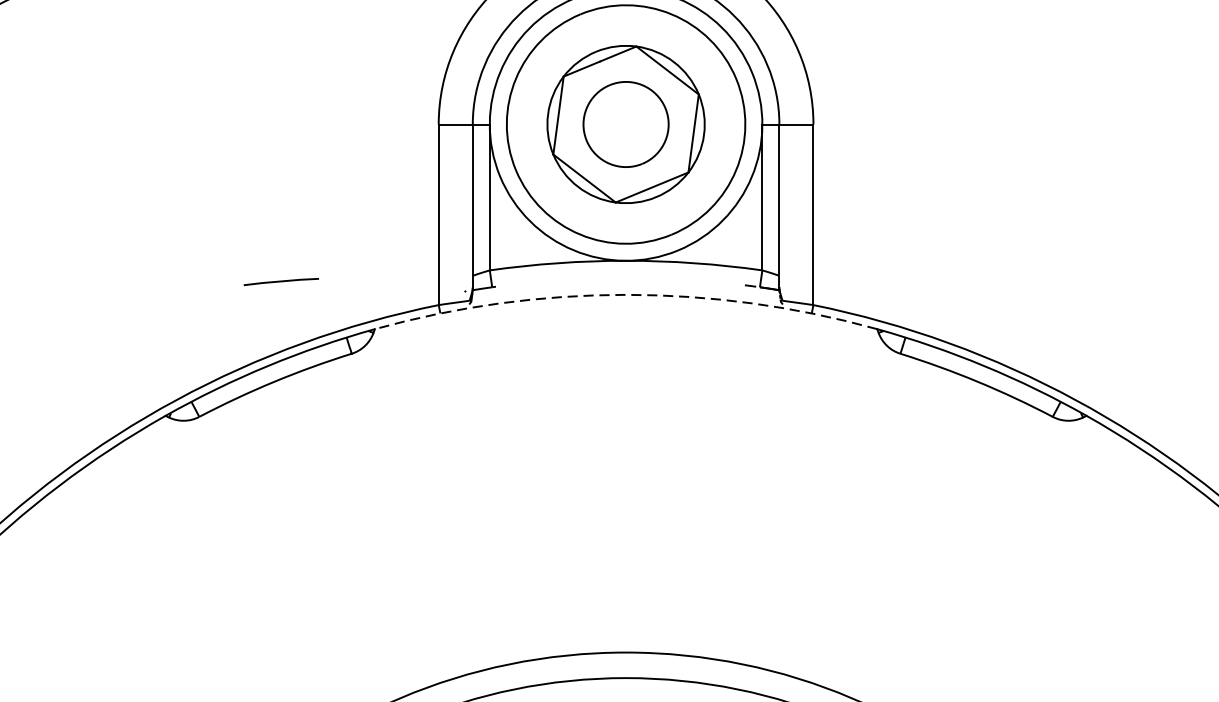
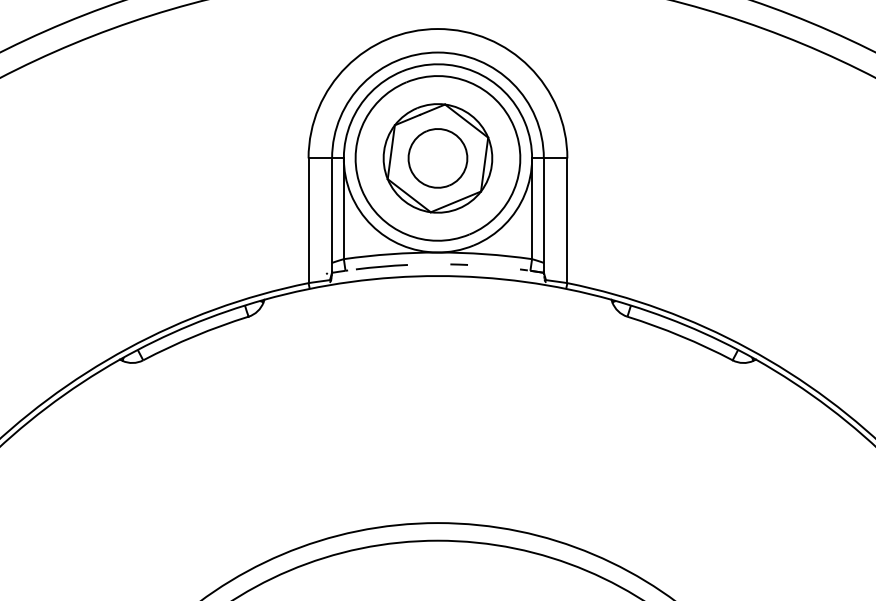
line: (655, 278) -> (458, 264), added
line: (280, 282) -> (381, 267), moved
arc: (625, 295) -> (437, 276), dashed -> solid

